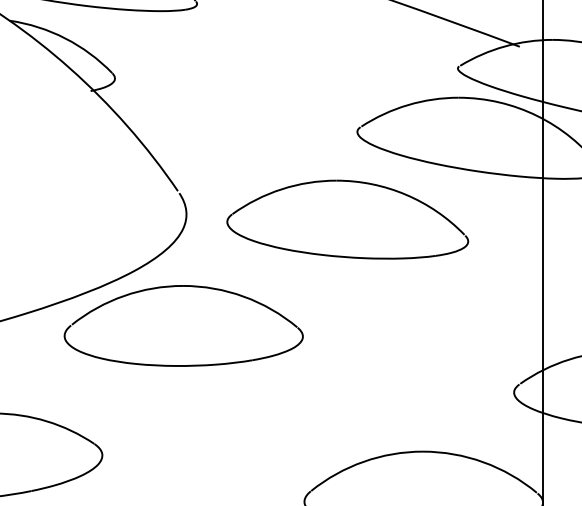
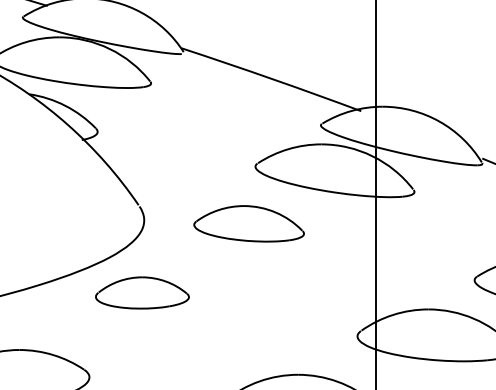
part: (346, 219) -> (248, 223), size x0.7
part: (183, 325) -> (142, 292), size x0.6

